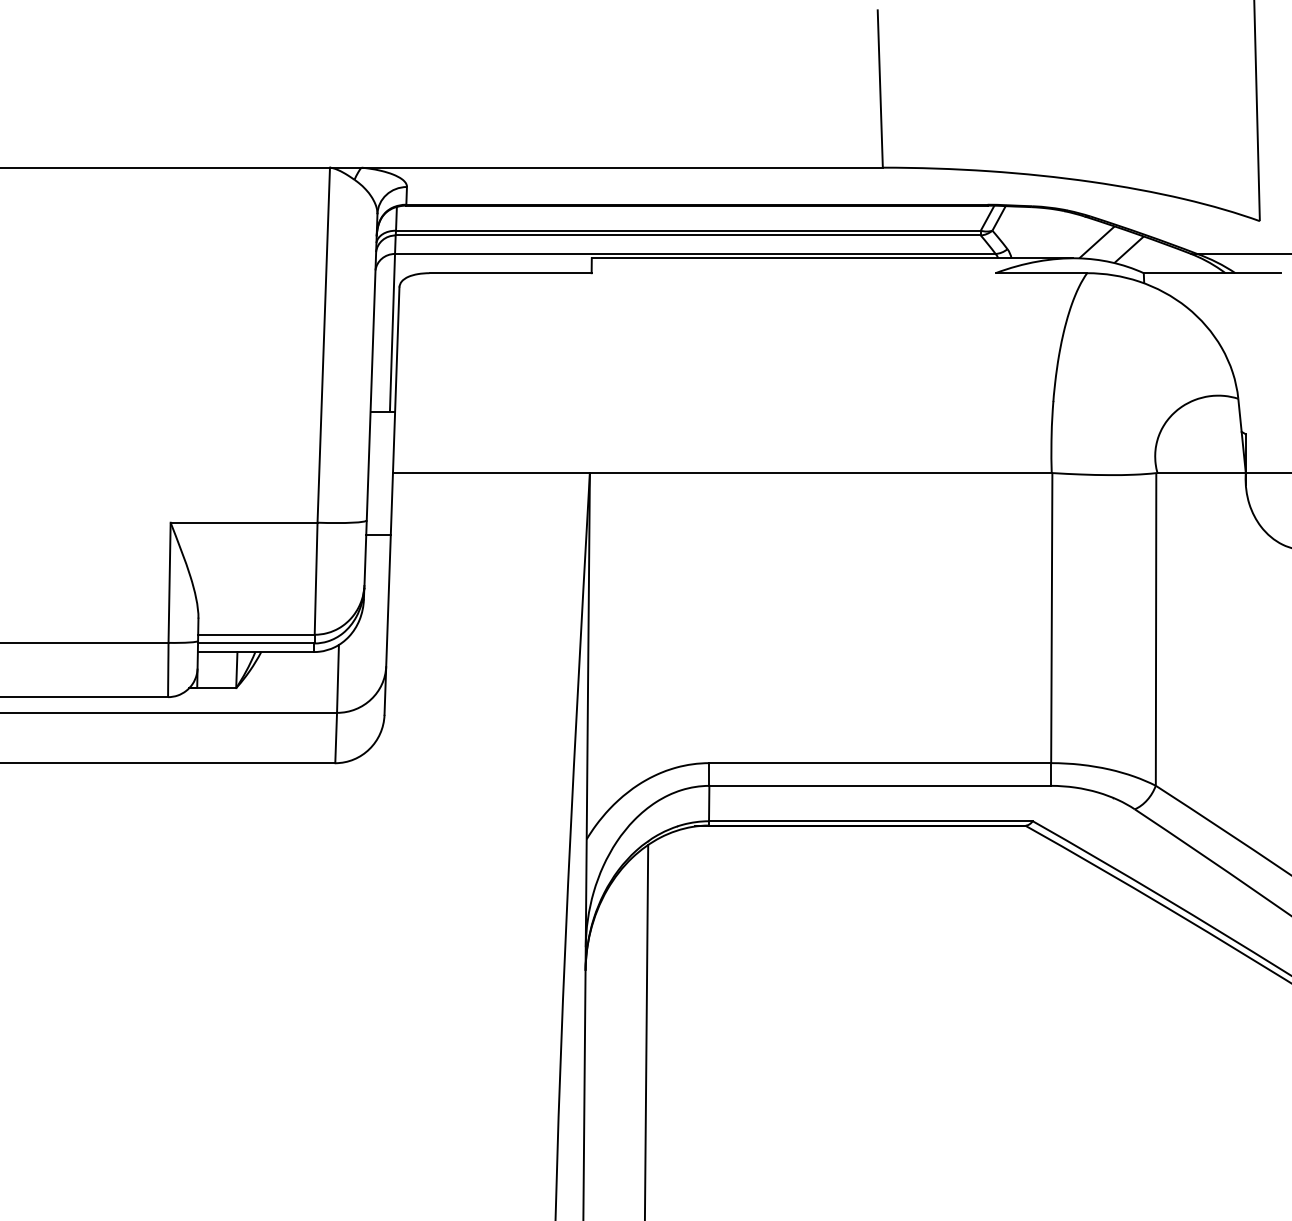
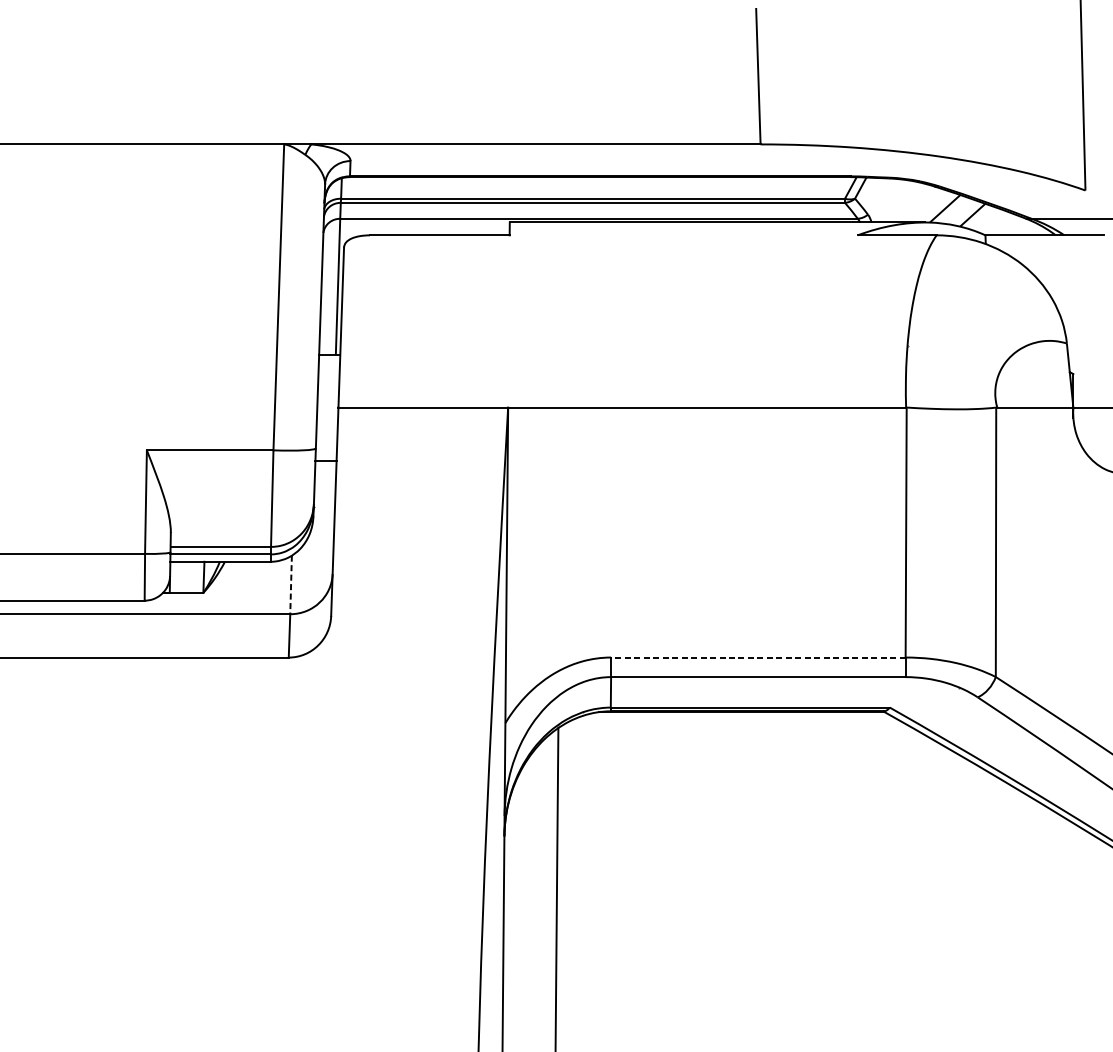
line: (337, 678) -> (290, 584), solid -> dashed
line: (880, 763) -> (758, 657), solid -> dashed

